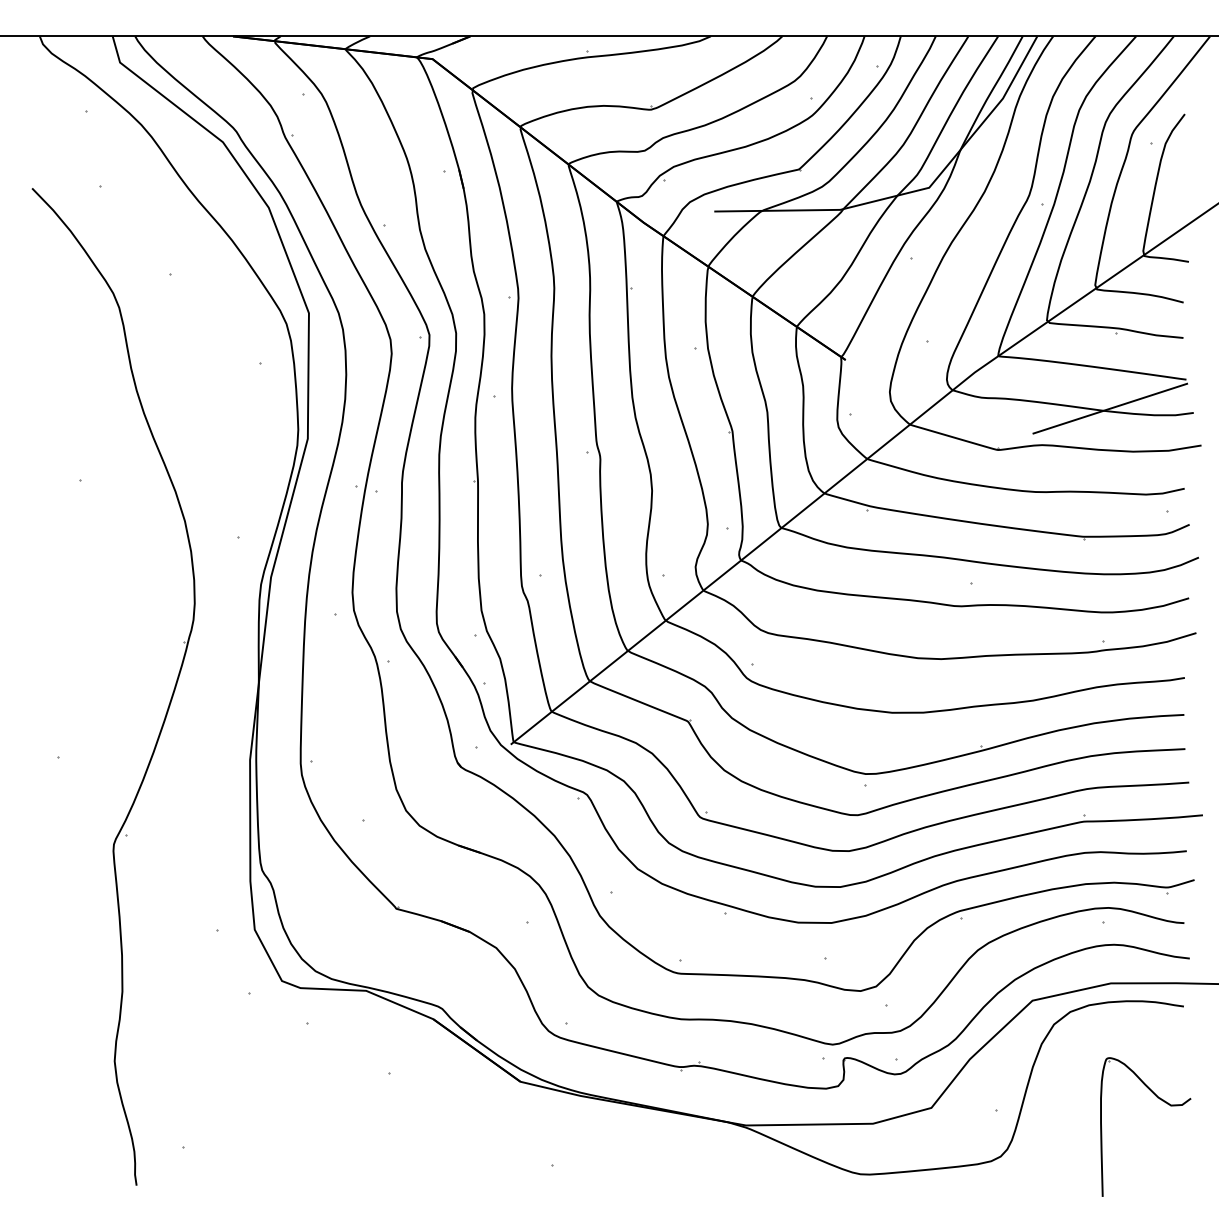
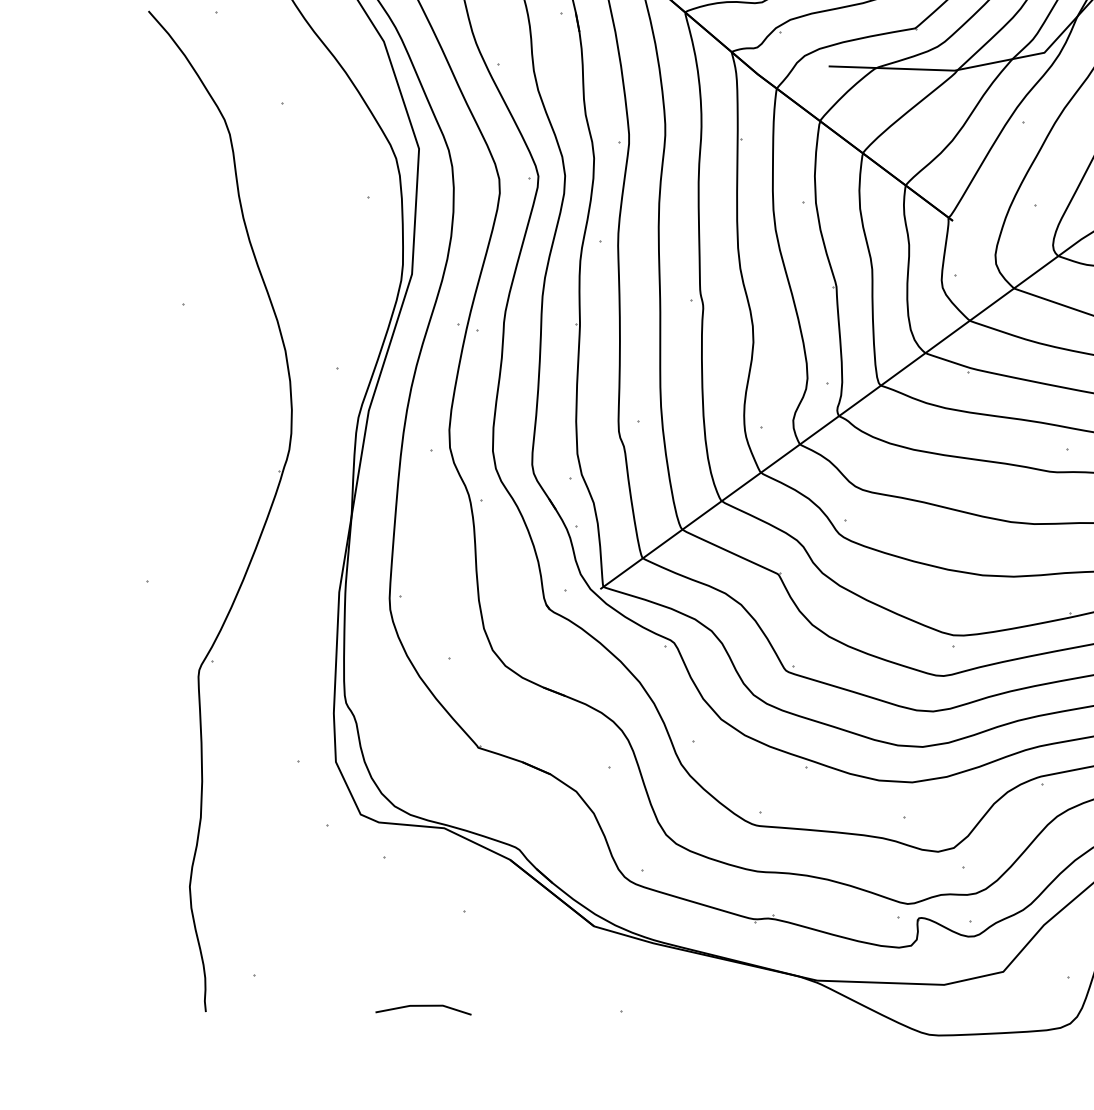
line: (353, 1170) -> (423, 1007), added

